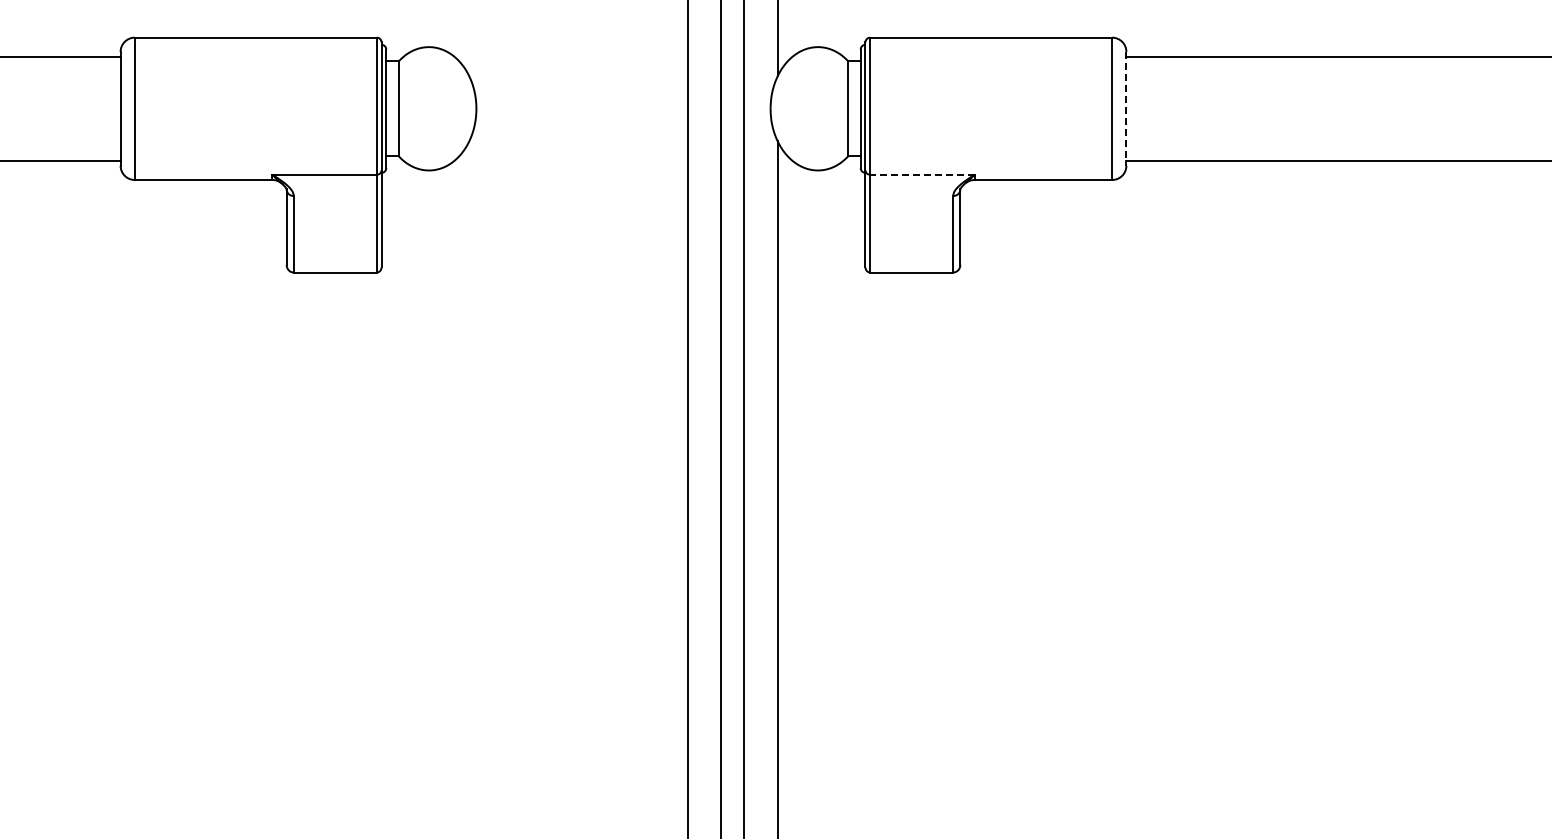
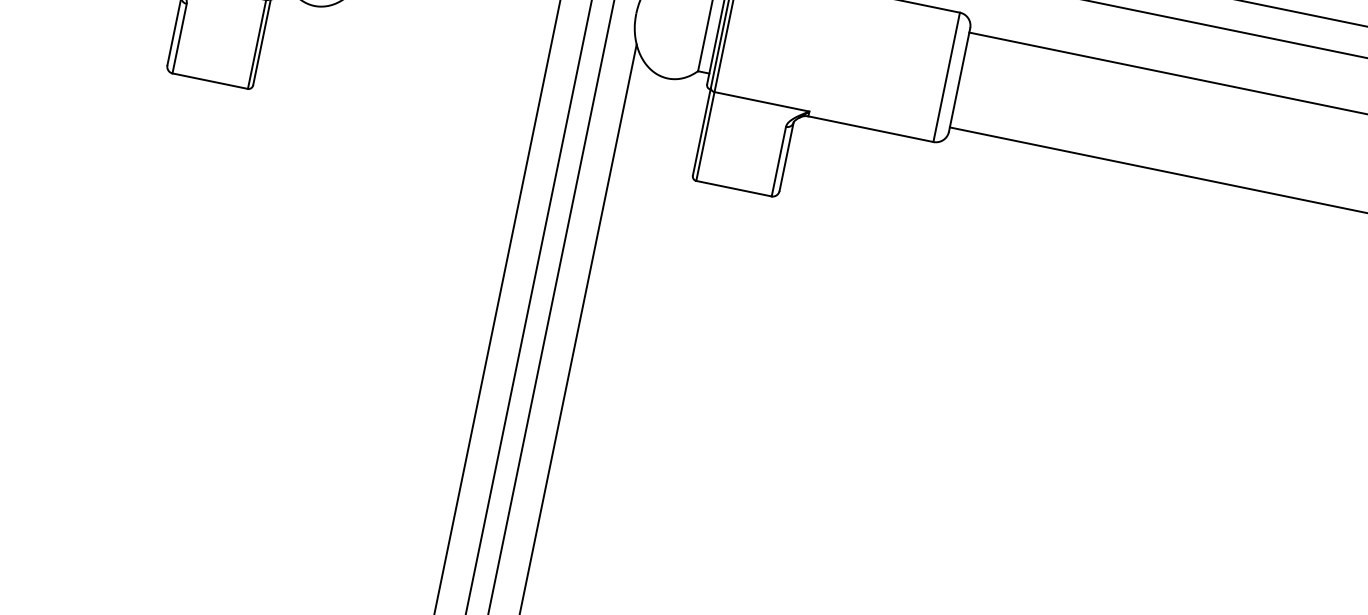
line: (1126, 108) -> (959, 79), dashed -> solid
line: (921, 174) -> (761, 101), dashed -> solid

